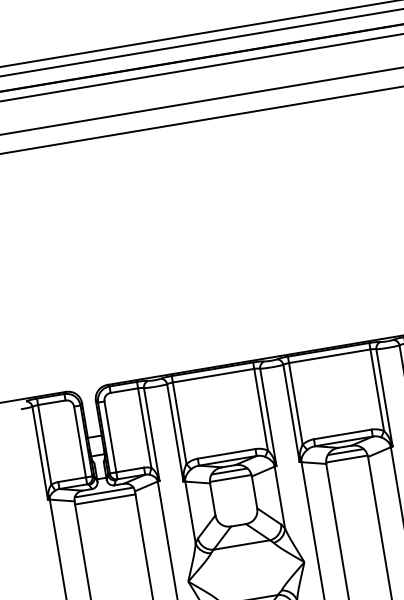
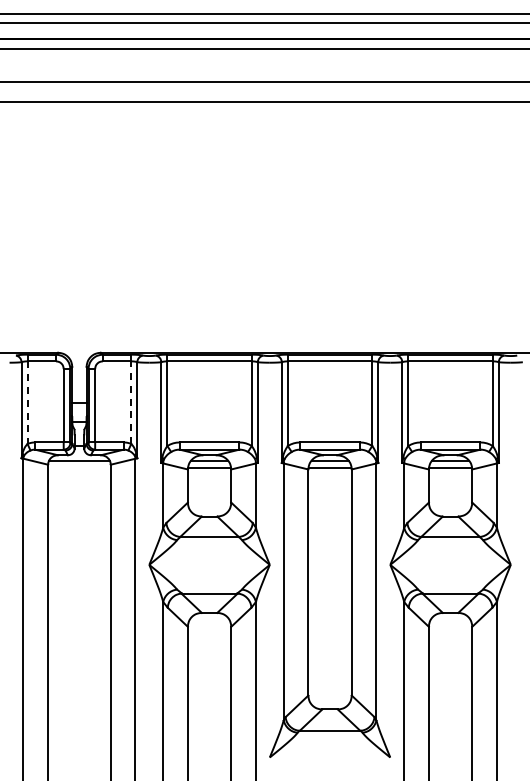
line: (144, 427) -> (131, 402), solid -> dashed
line: (44, 445) -> (27, 403), solid -> dashed
line: (105, 499) -> (79, 467), removed

